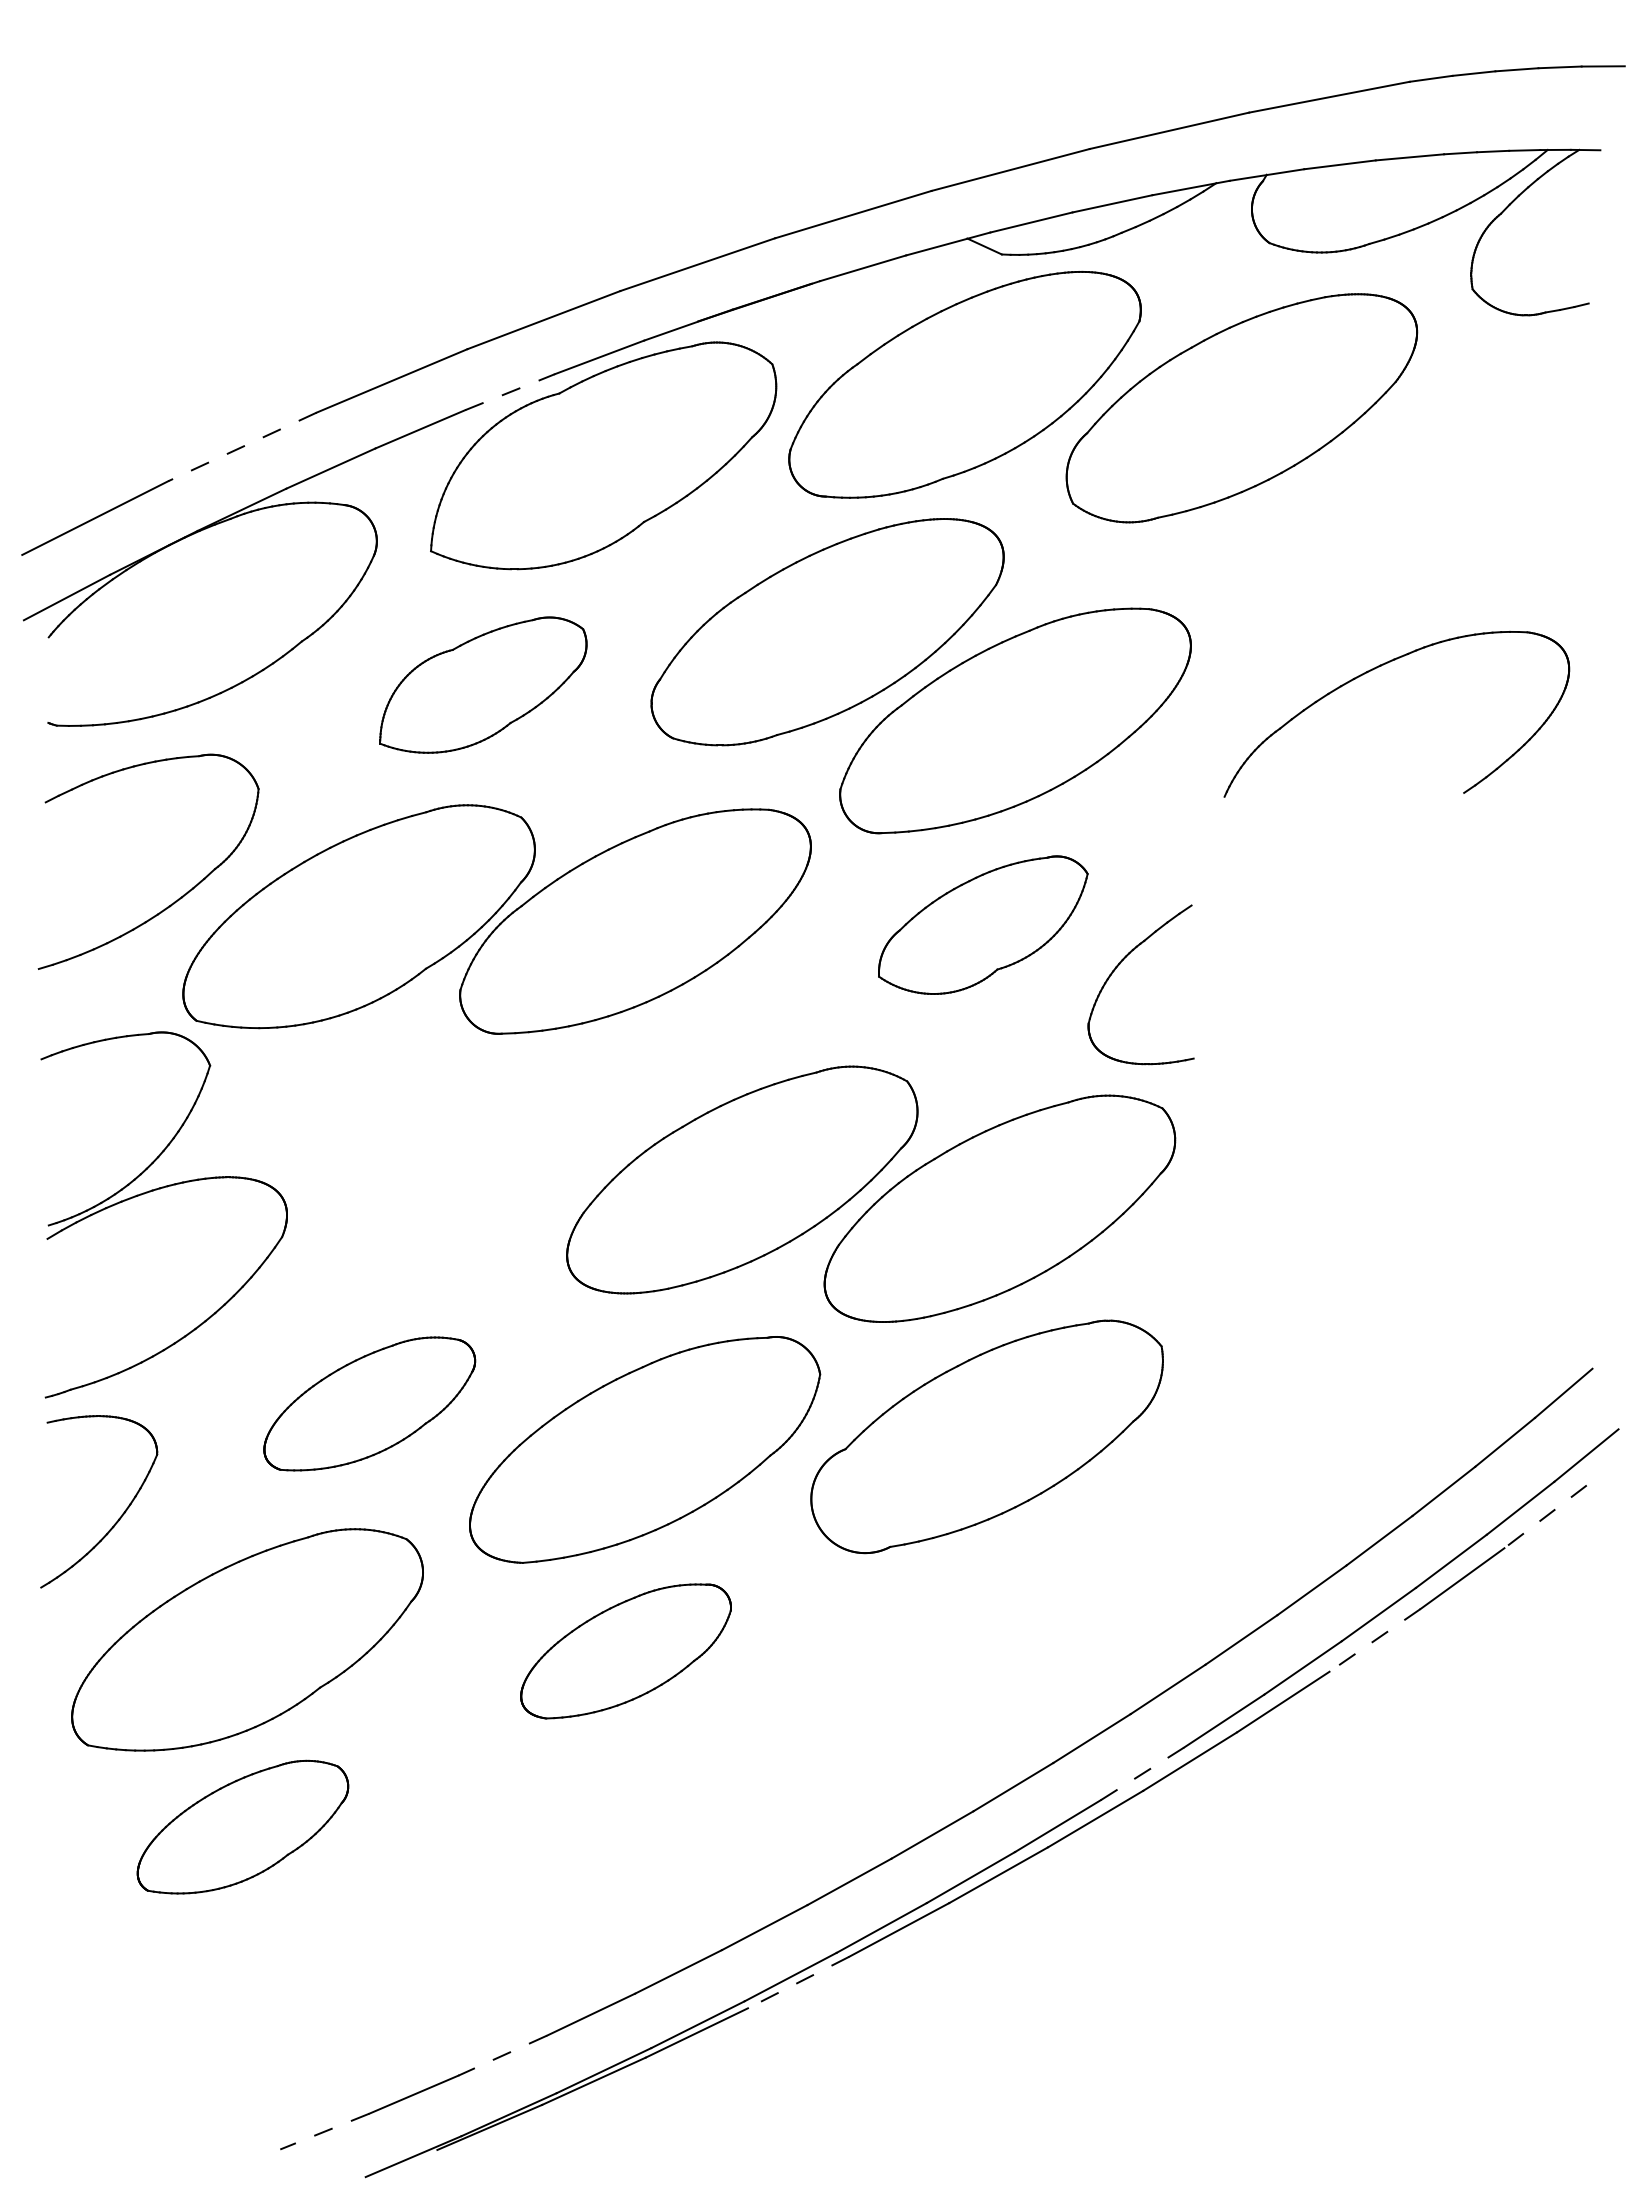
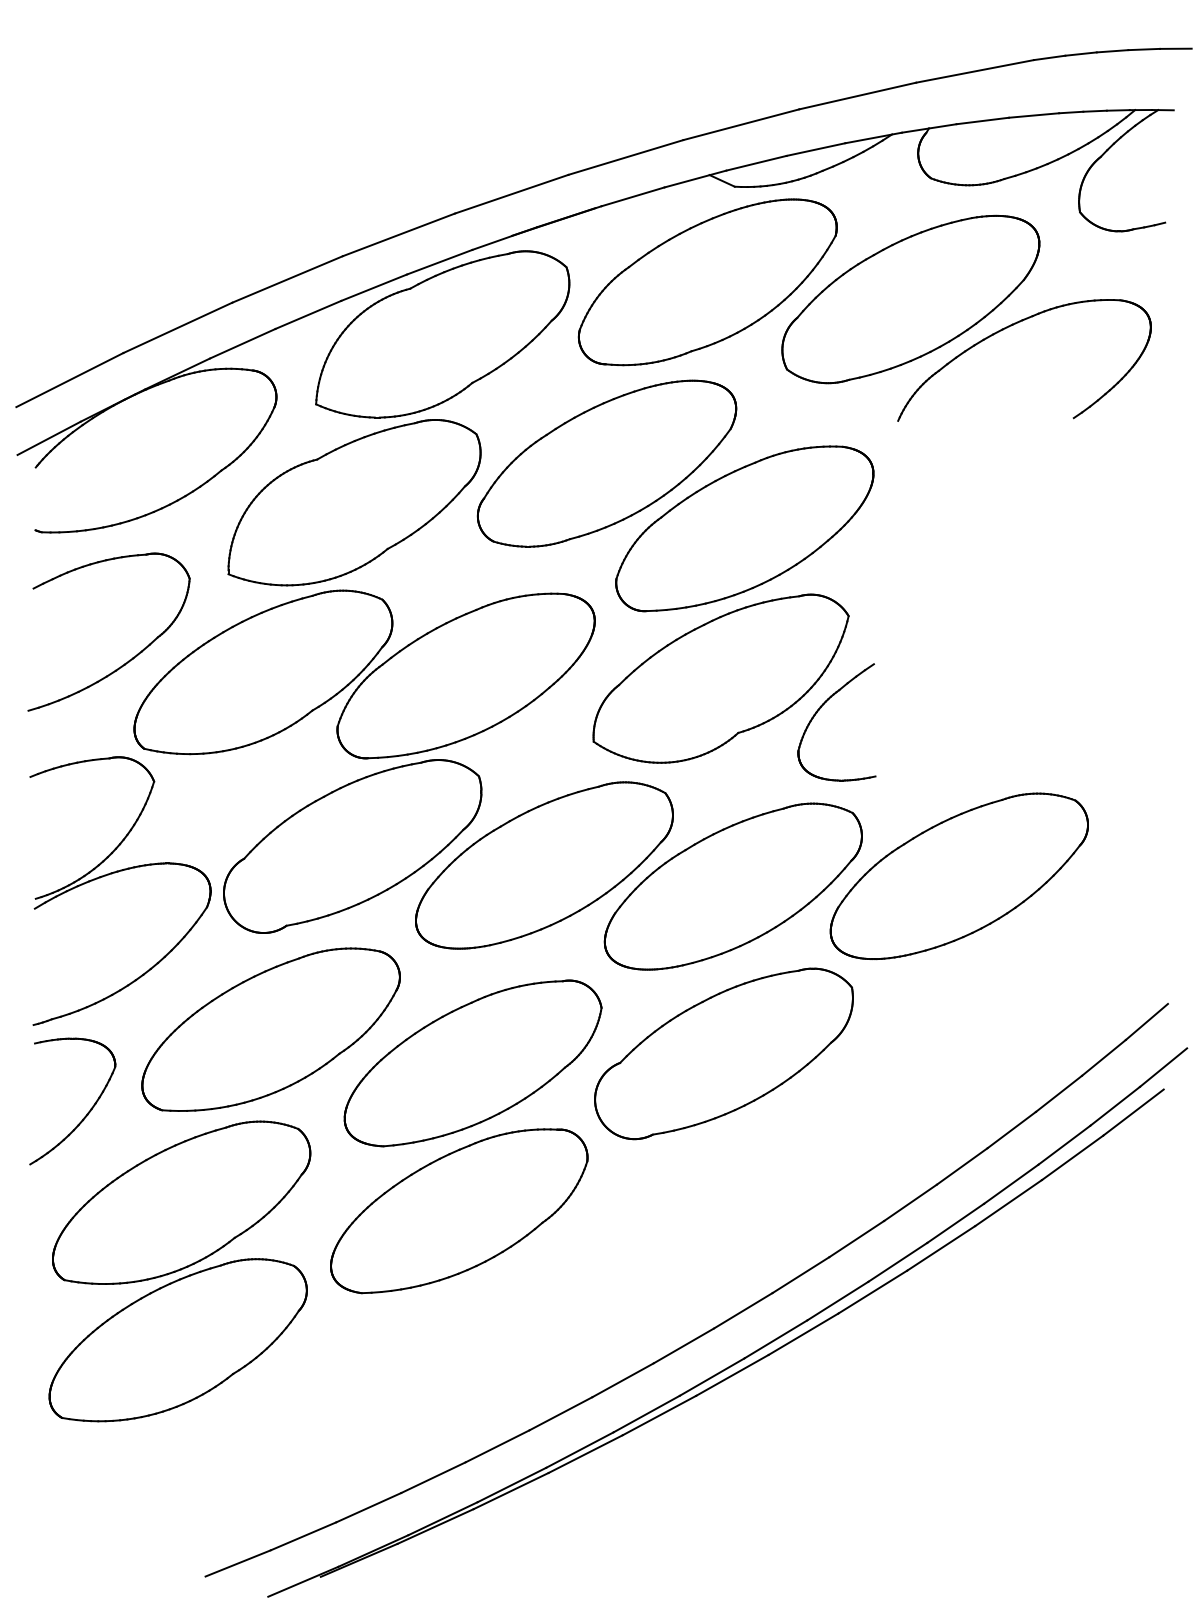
line: (510, 392) -> (374, 287), dashed -> solid
line: (242, 446) -> (177, 327), dashed -> solid
part: (1373, 670) -> (1007, 328), moved
part: (483, 684) -> (354, 502), size x1.67
part: (983, 924) -> (721, 678), size x1.67
part: (480, 1153) -> (352, 846), added
part: (1307, 1194) -> (958, 876), added
part: (369, 1403) -> (271, 1029), size x1.67
line: (1545, 1516) -> (1133, 1112), dashed -> solid
line: (1374, 1640) -> (1008, 1203), dashed -> solid
part: (625, 1651) -> (458, 1211), size x1.67
line: (1142, 1773) -> (837, 1300), dashed -> solid
part: (242, 1826) -> (177, 1339), size x1.67
line: (798, 1982) -> (585, 1454), dashed -> solid
line: (502, 2055) -> (368, 1507), dashed -> solid
line: (324, 2131) -> (238, 1563), dashed -> solid

